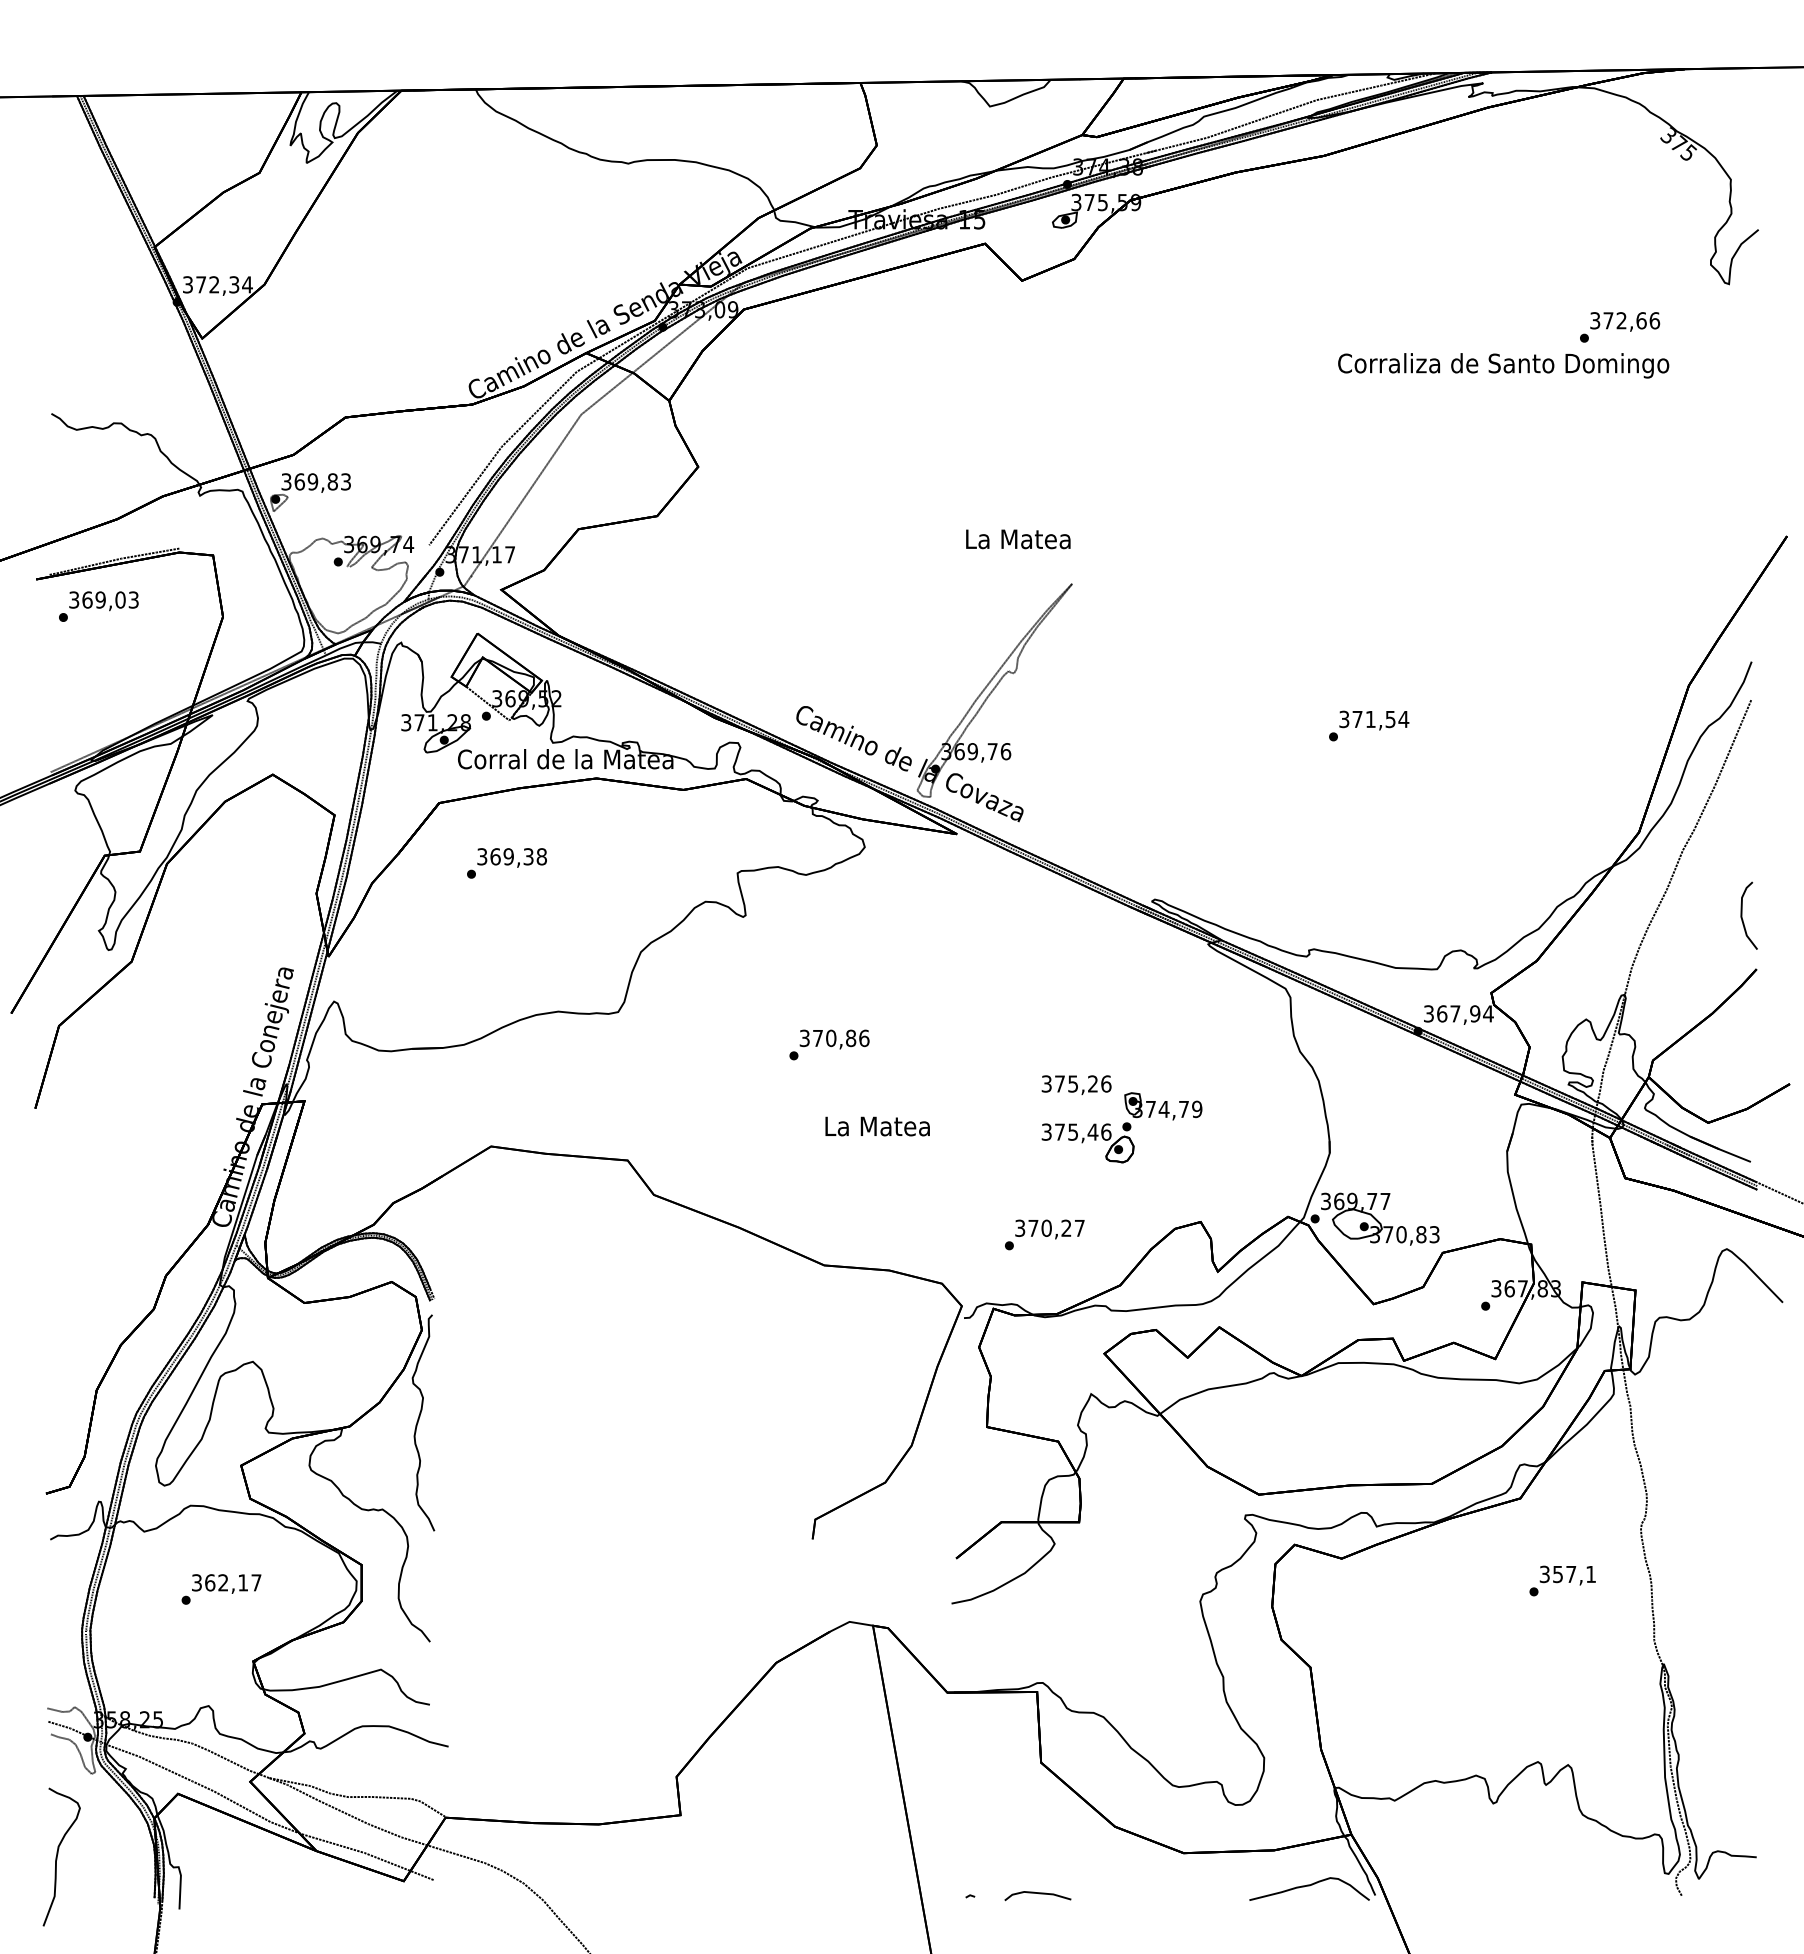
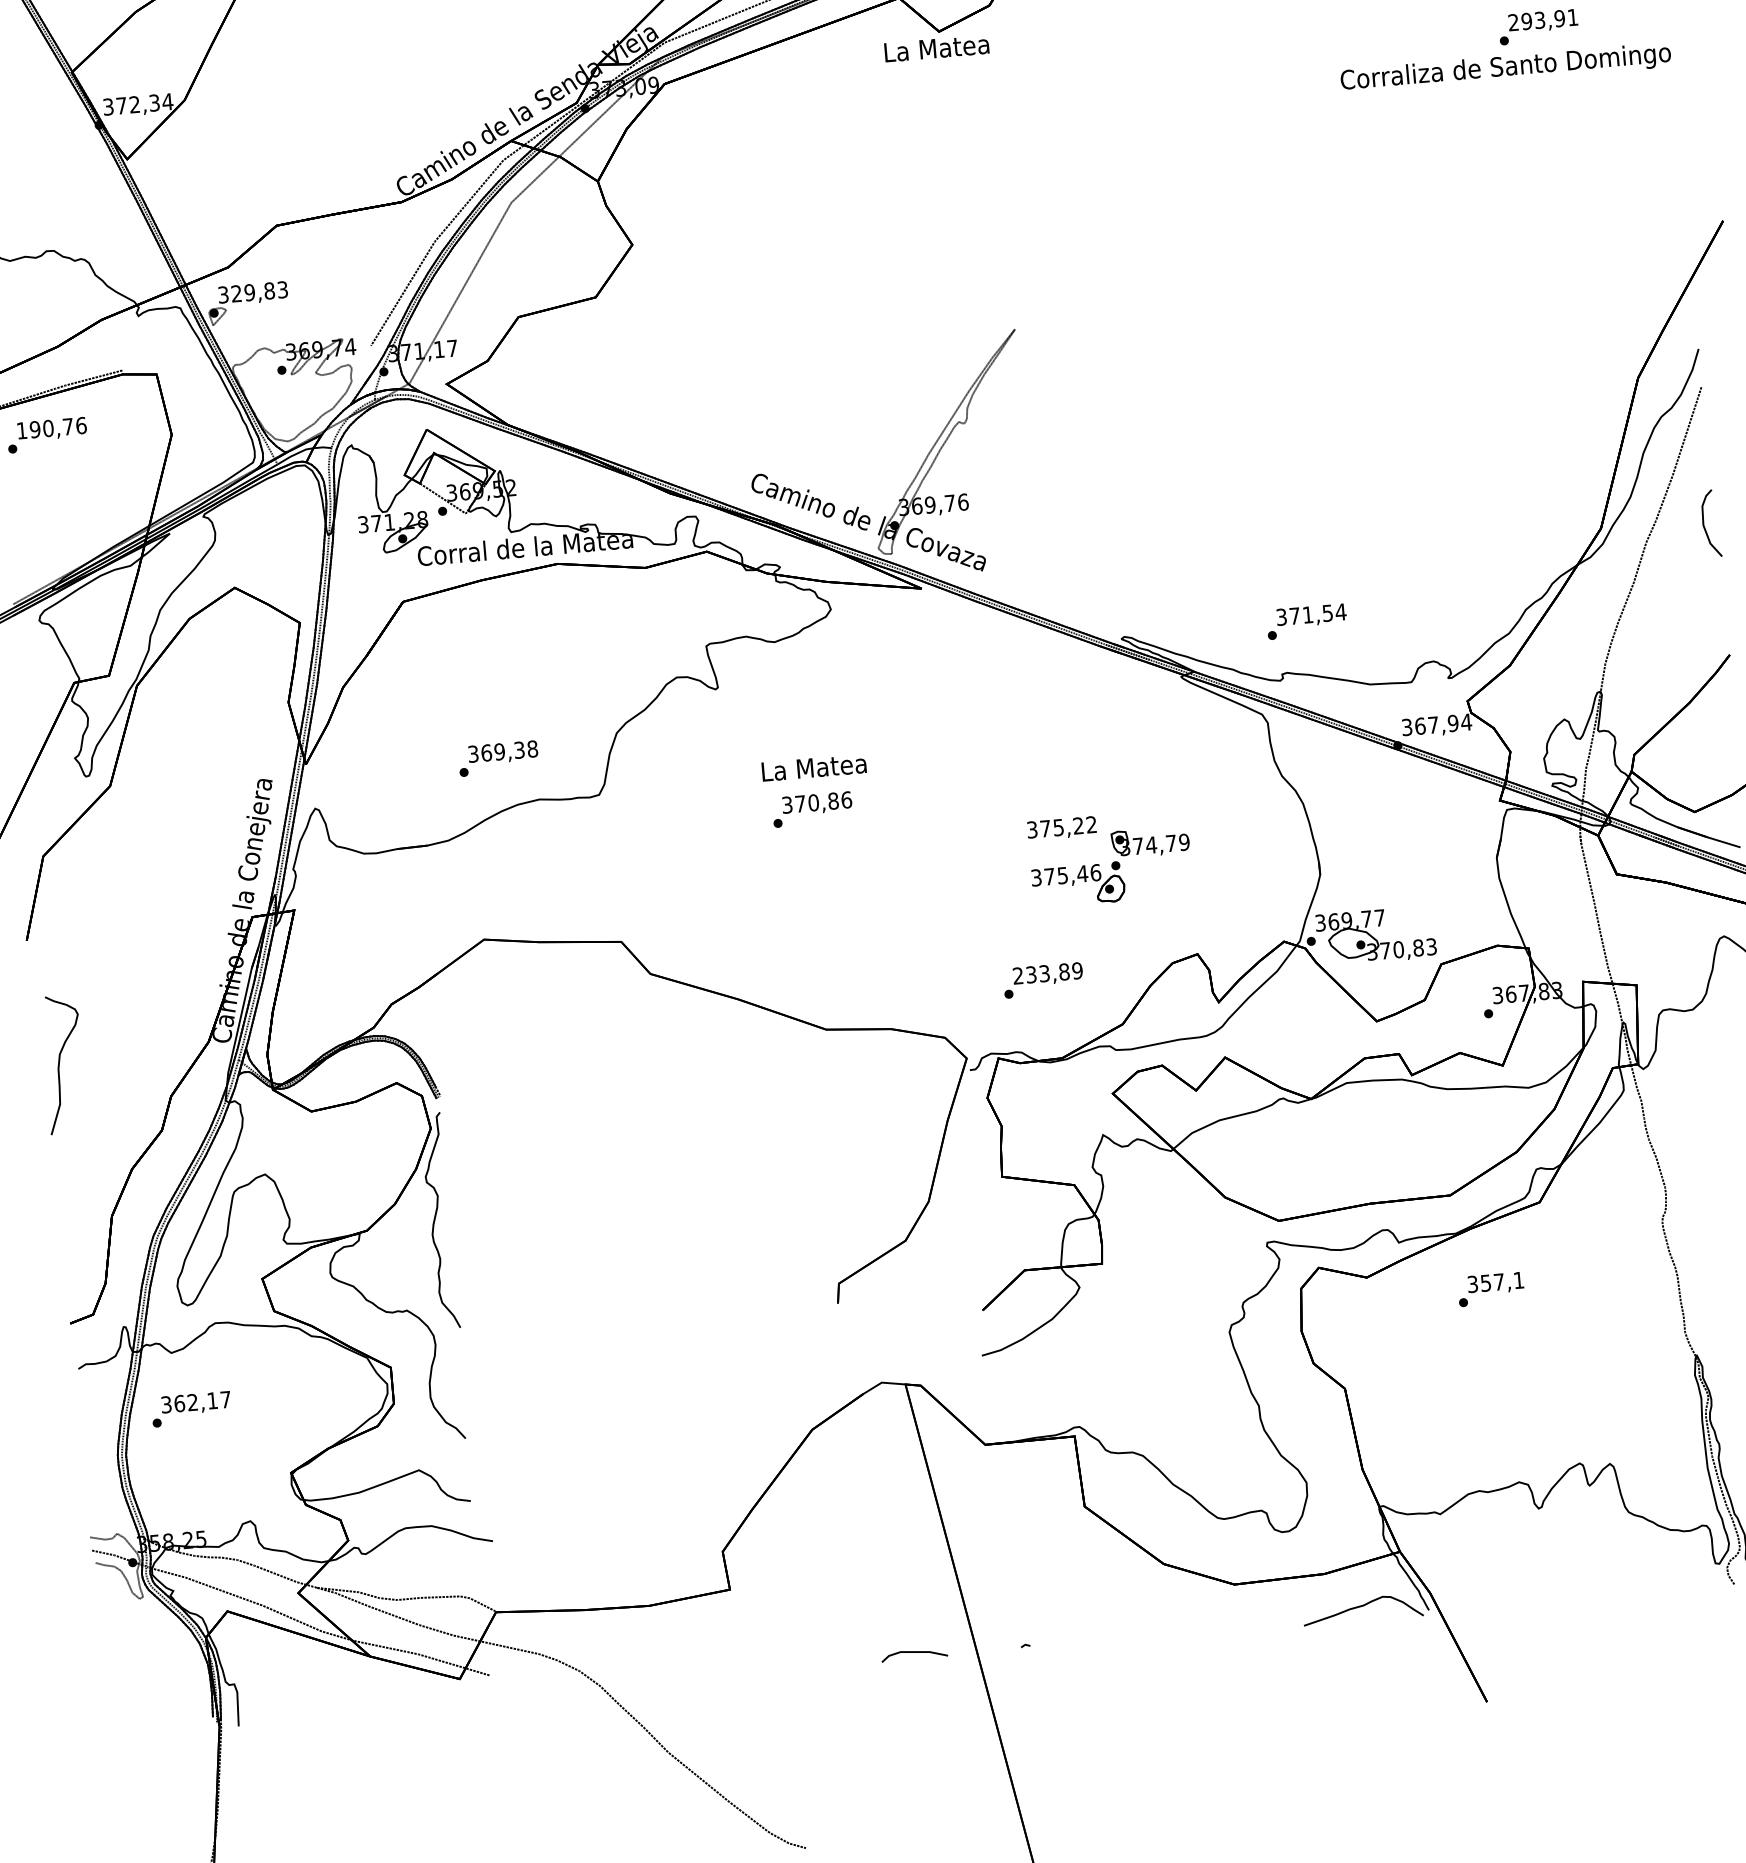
text: (1625, 320) -> (1543, 19), 372,66 -> 293,91
text: (1503, 365) -> (1505, 68), moved
text: (299, 481) -> (236, 293), 369,83 -> 329,83
text: (1018, 539) -> (937, 48), moved
text: (104, 599) -> (52, 427), 369,03 -> 190,76
text: (1369, 725) -> (1307, 621), moved
text: (506, 863) -> (498, 758), moved
curve: (1742, 915) -> (1704, 523), moved
text: (1106, 1083) -> (1091, 824), 375,26 -> 375,22
text: (877, 1126) -> (813, 767), moved
text: (1049, 1227) -> (1047, 972), 370,27 -> 233,89
text: (1562, 1580) -> (1490, 1288), moved
text: (221, 1589) -> (191, 1409), moved
curve: (58, 1854) -> (60, 1062), moved
line: (1039, 1894) -> (916, 1653), moved

